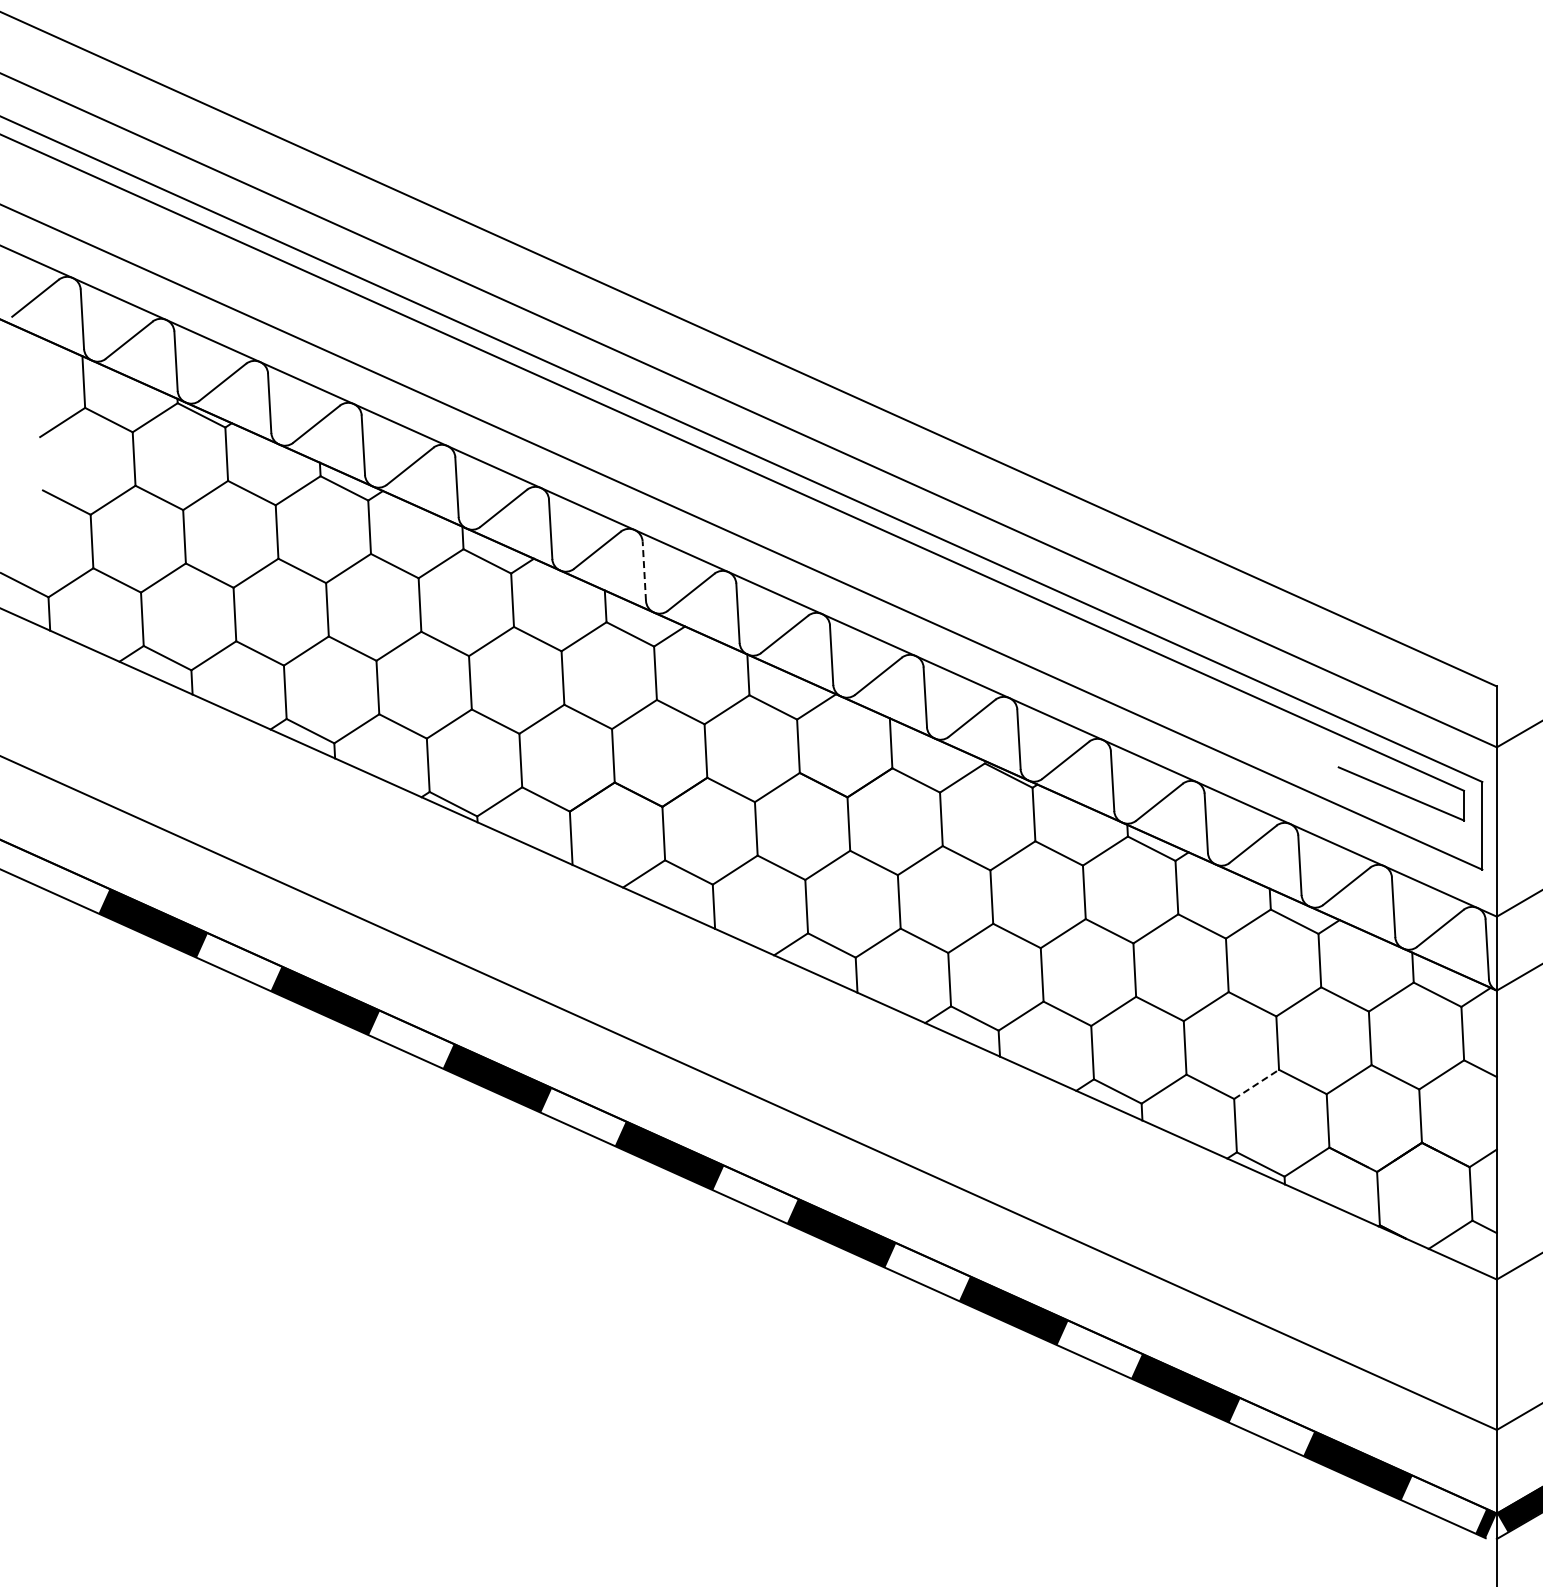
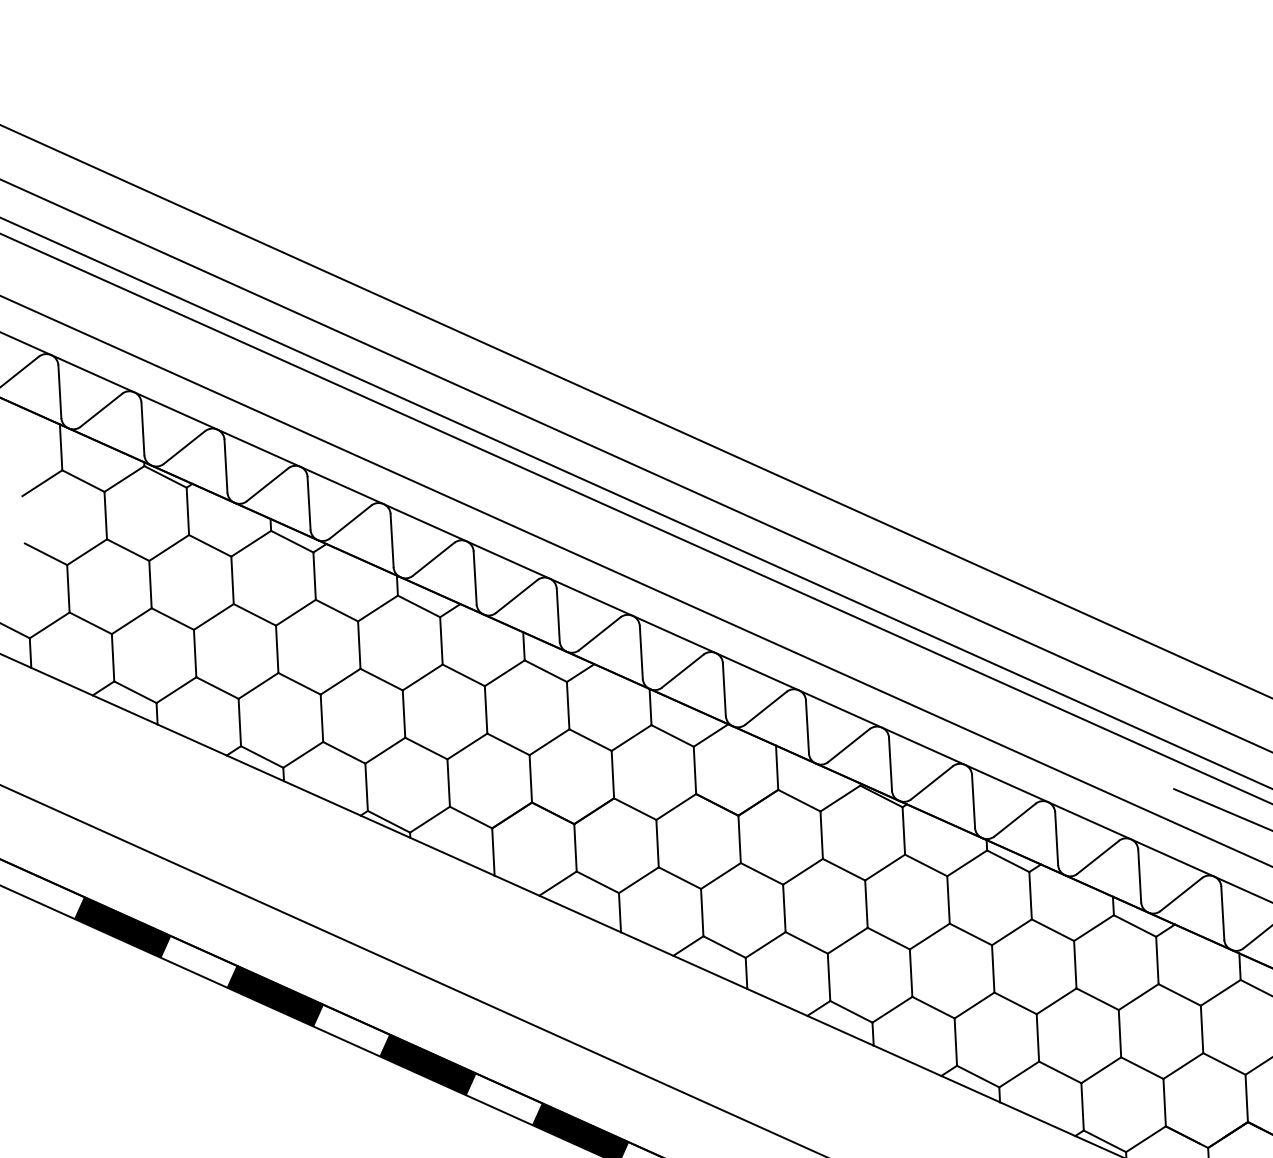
line: (644, 571) -> (558, 615), dashed -> solid
line: (1256, 1084) -> (1101, 1070), dashed -> solid

